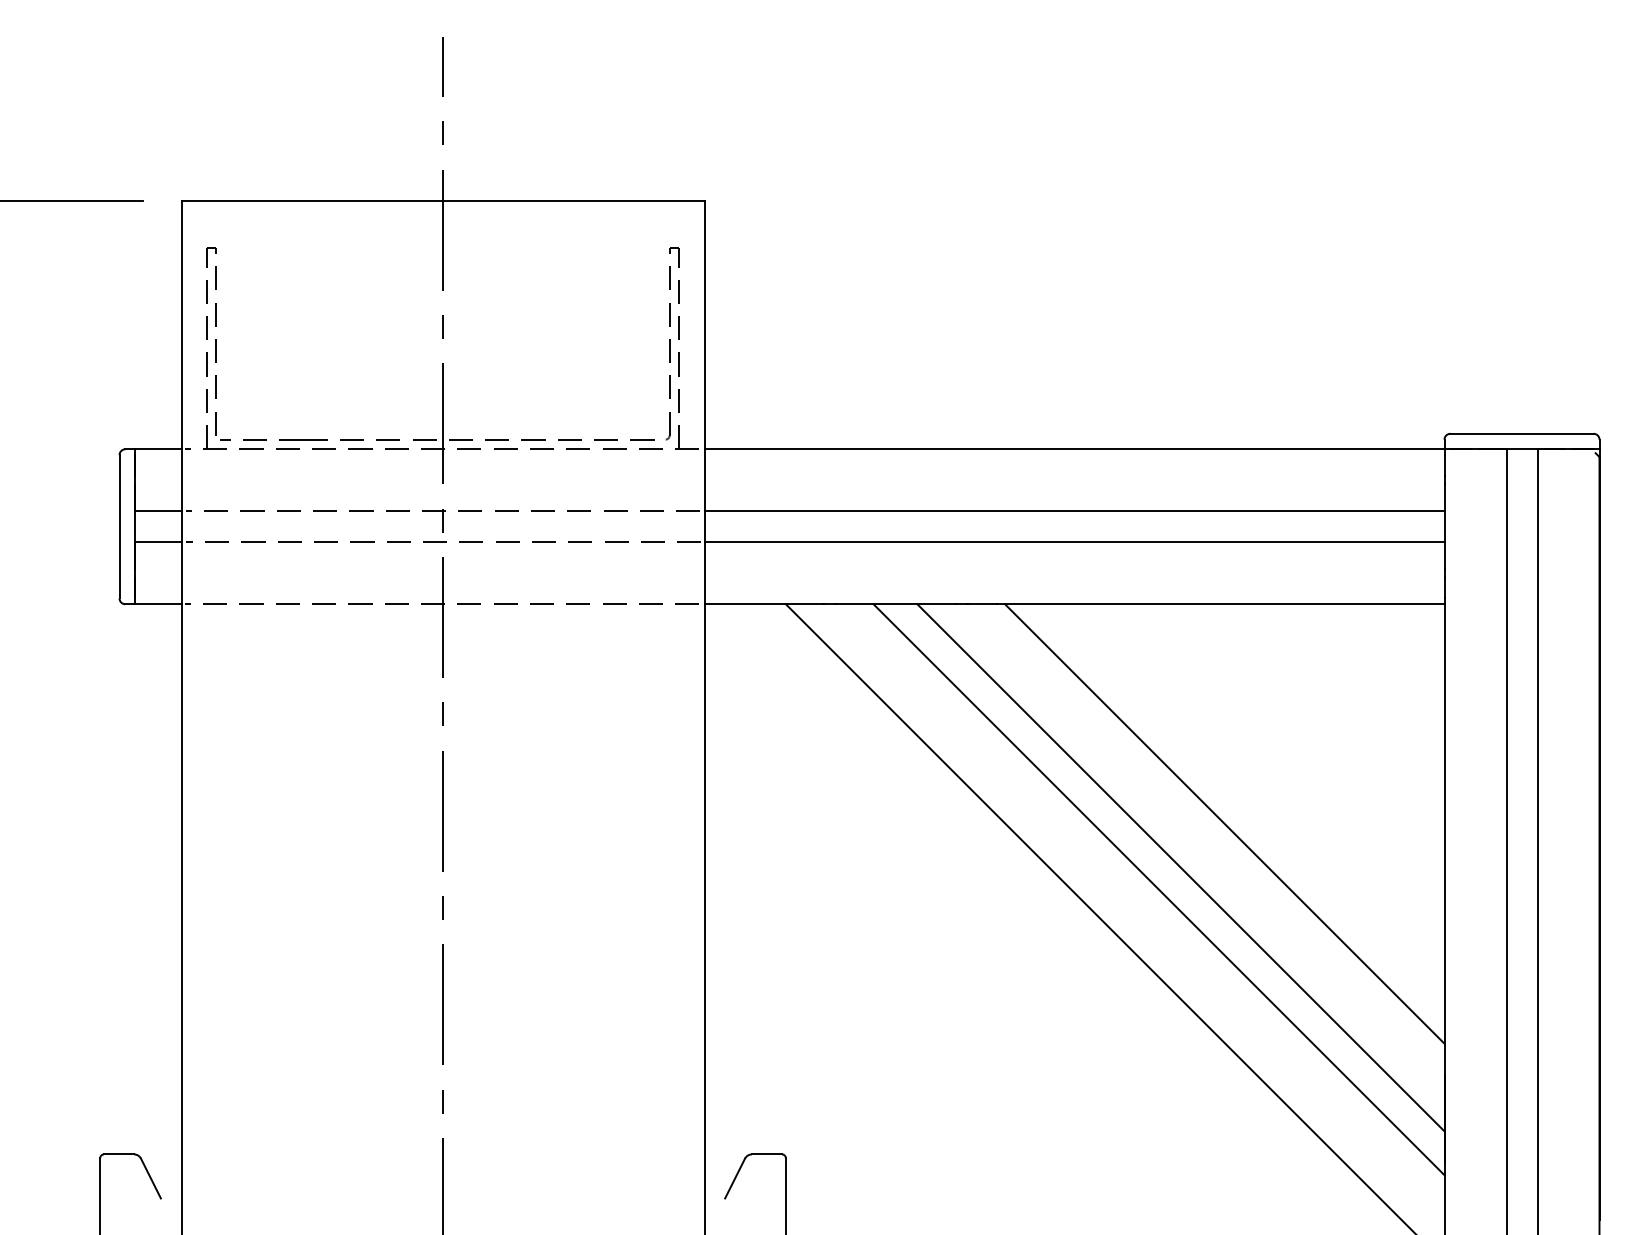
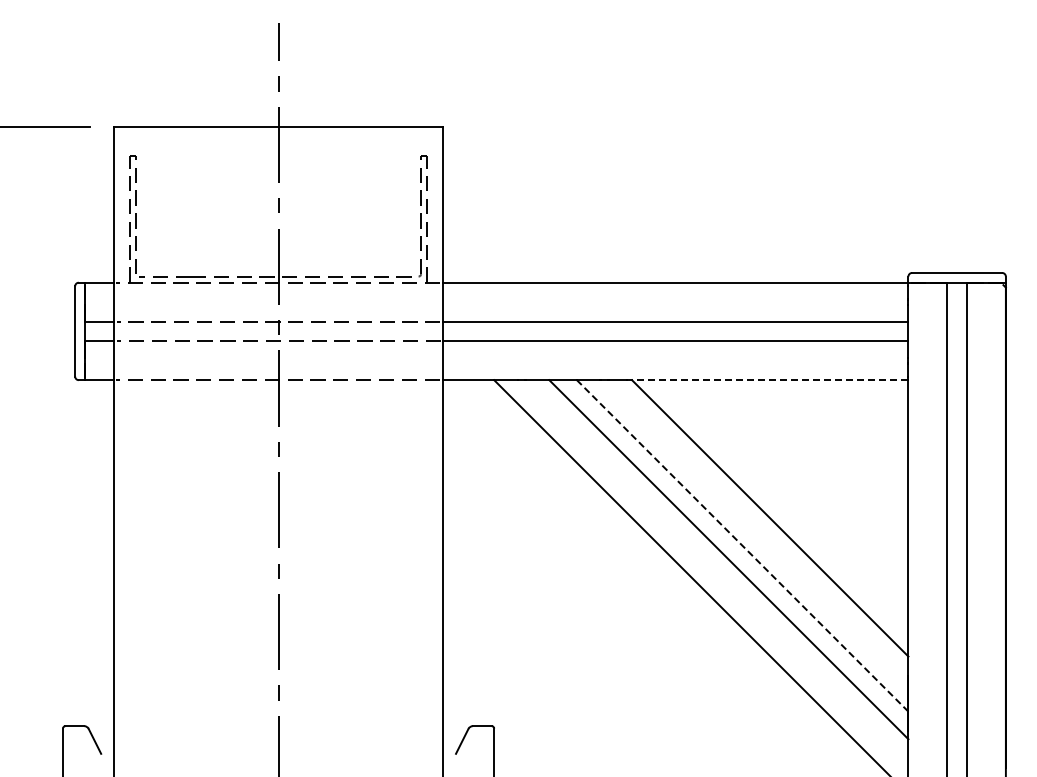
line: (1223, 604) -> (769, 380), solid -> dashed
line: (1180, 867) -> (742, 545), solid -> dashed

